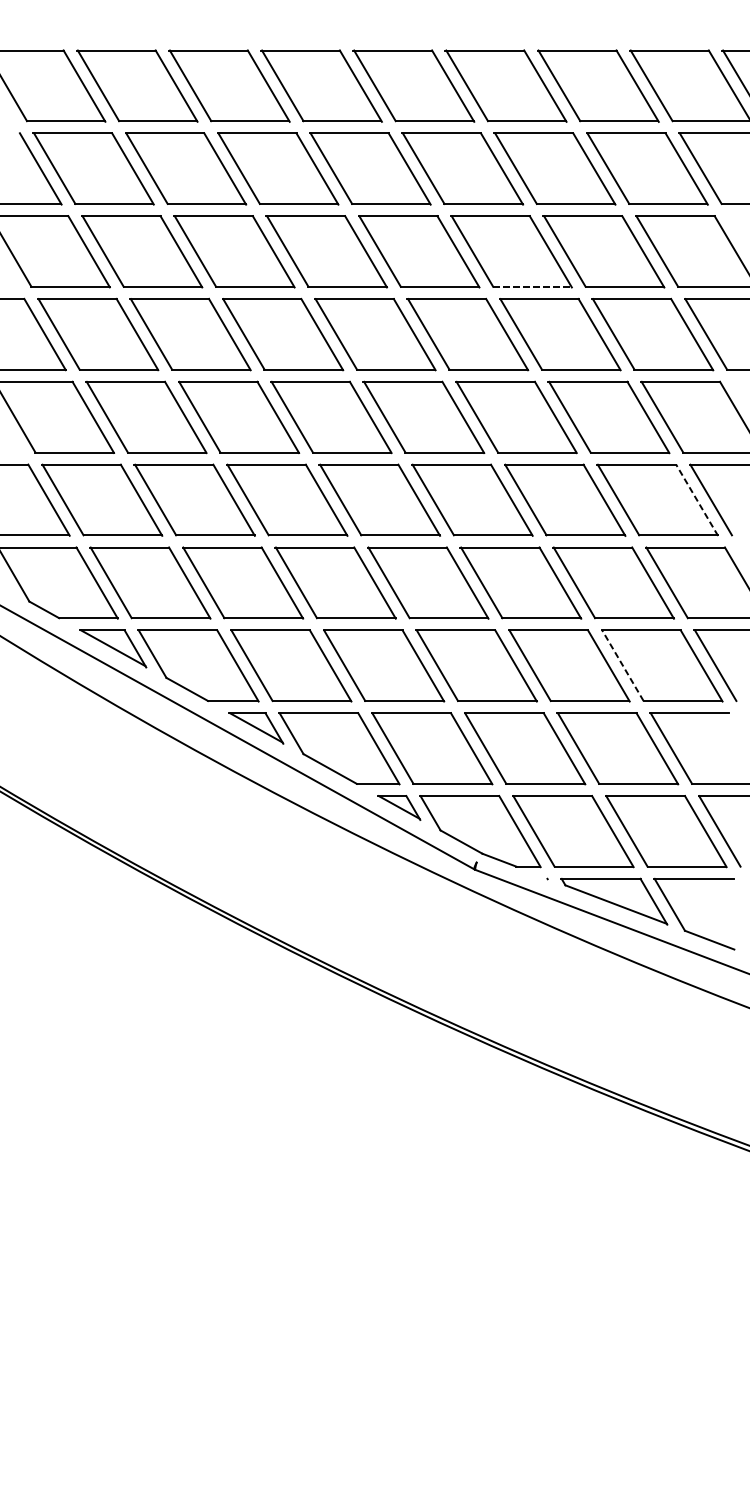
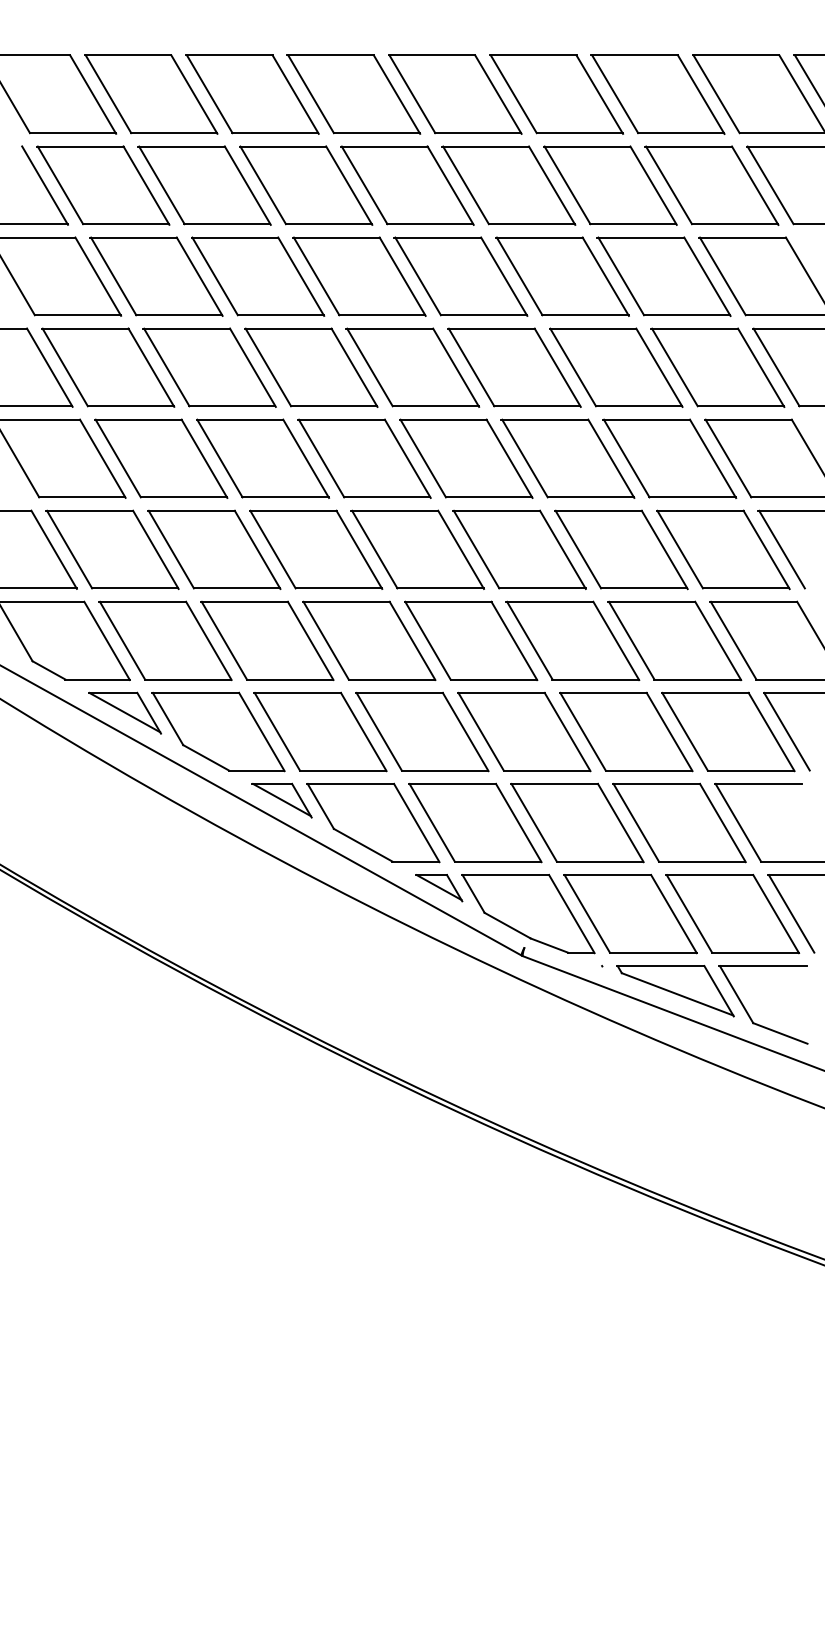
line: (532, 287) -> (585, 315), dashed -> solid
line: (697, 499) -> (766, 549), dashed -> solid
line: (623, 665) -> (685, 731), dashed -> solid

